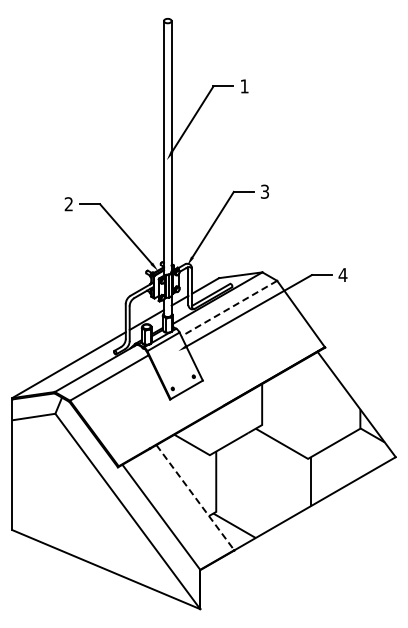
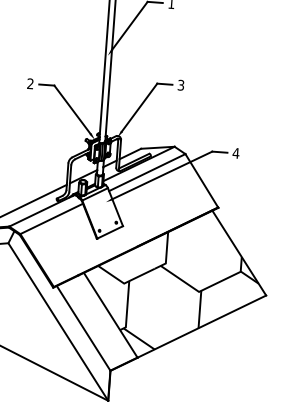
line: (228, 308) -> (146, 172), dashed -> solid
line: (195, 498) -> (110, 315), dashed -> solid

